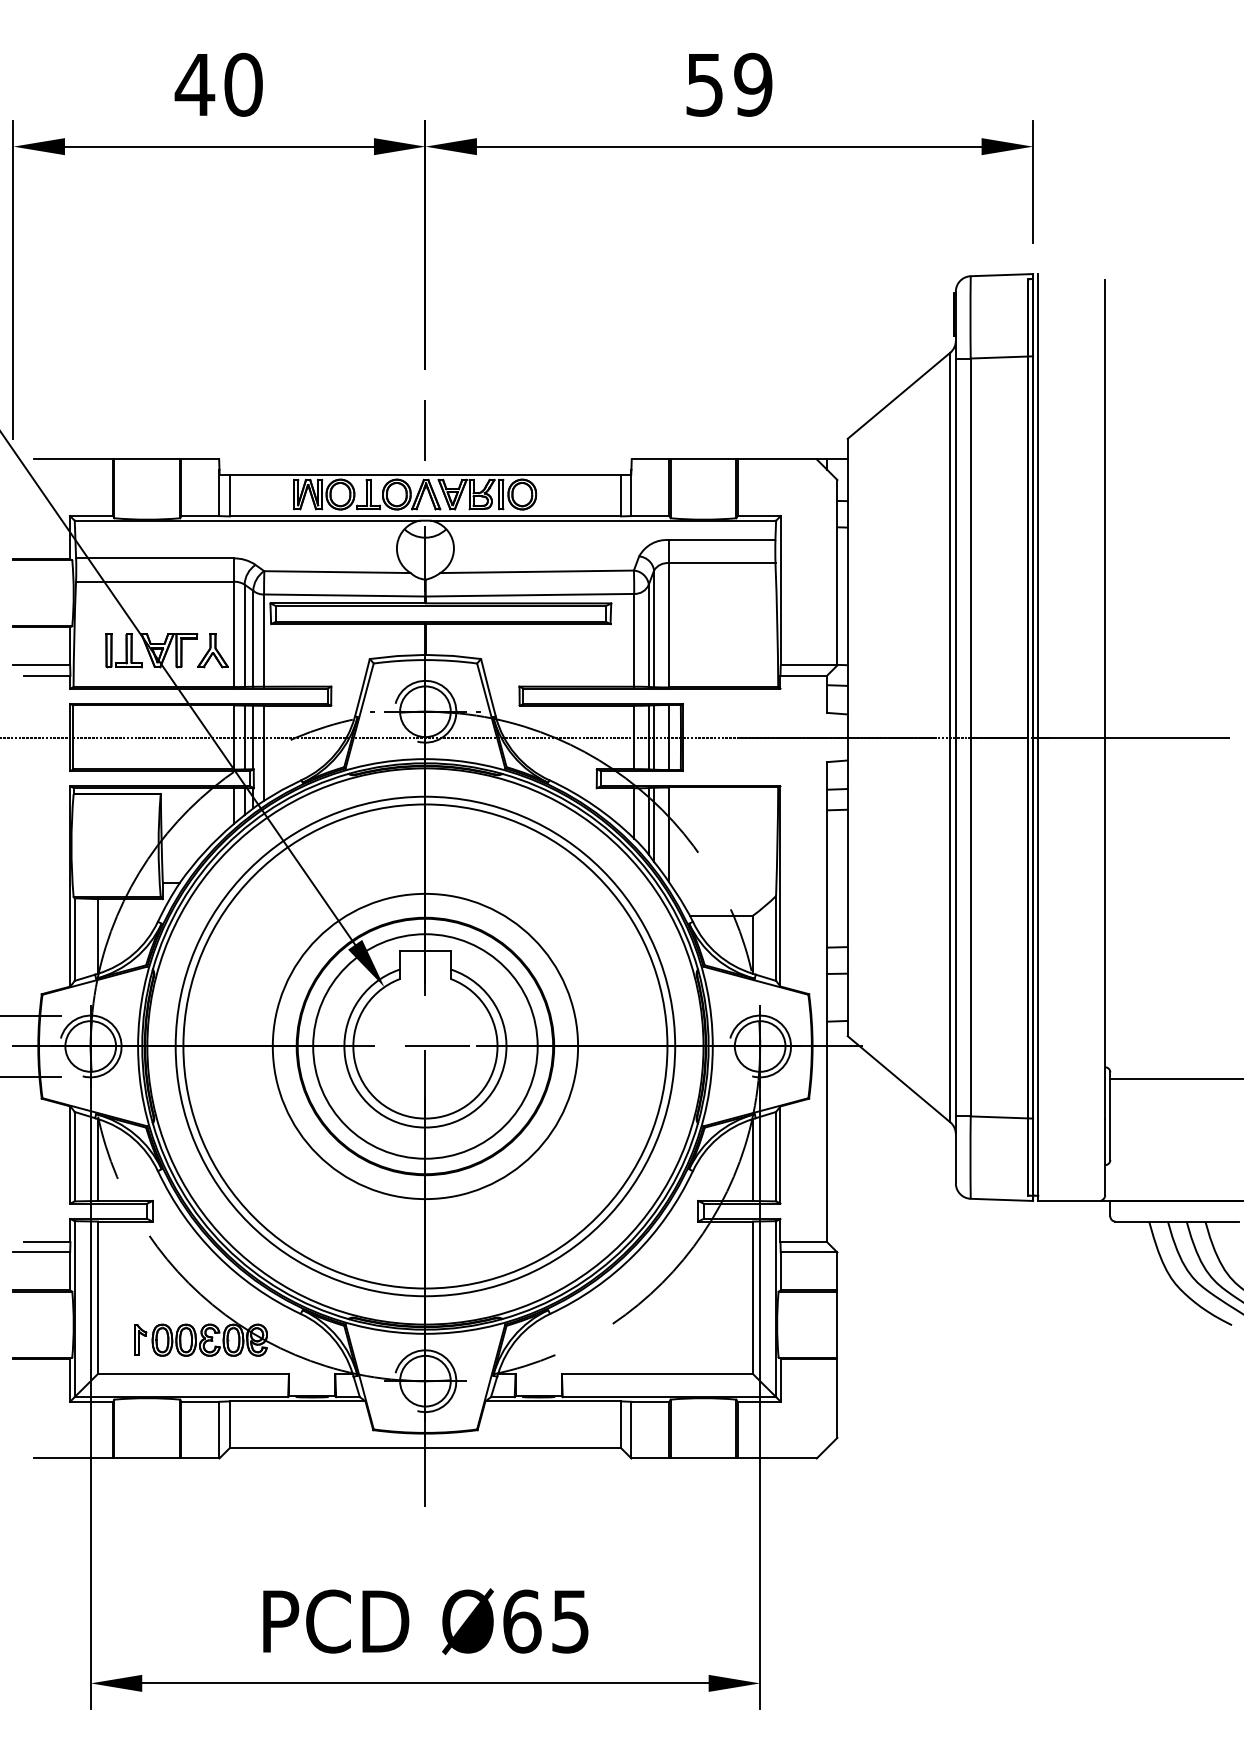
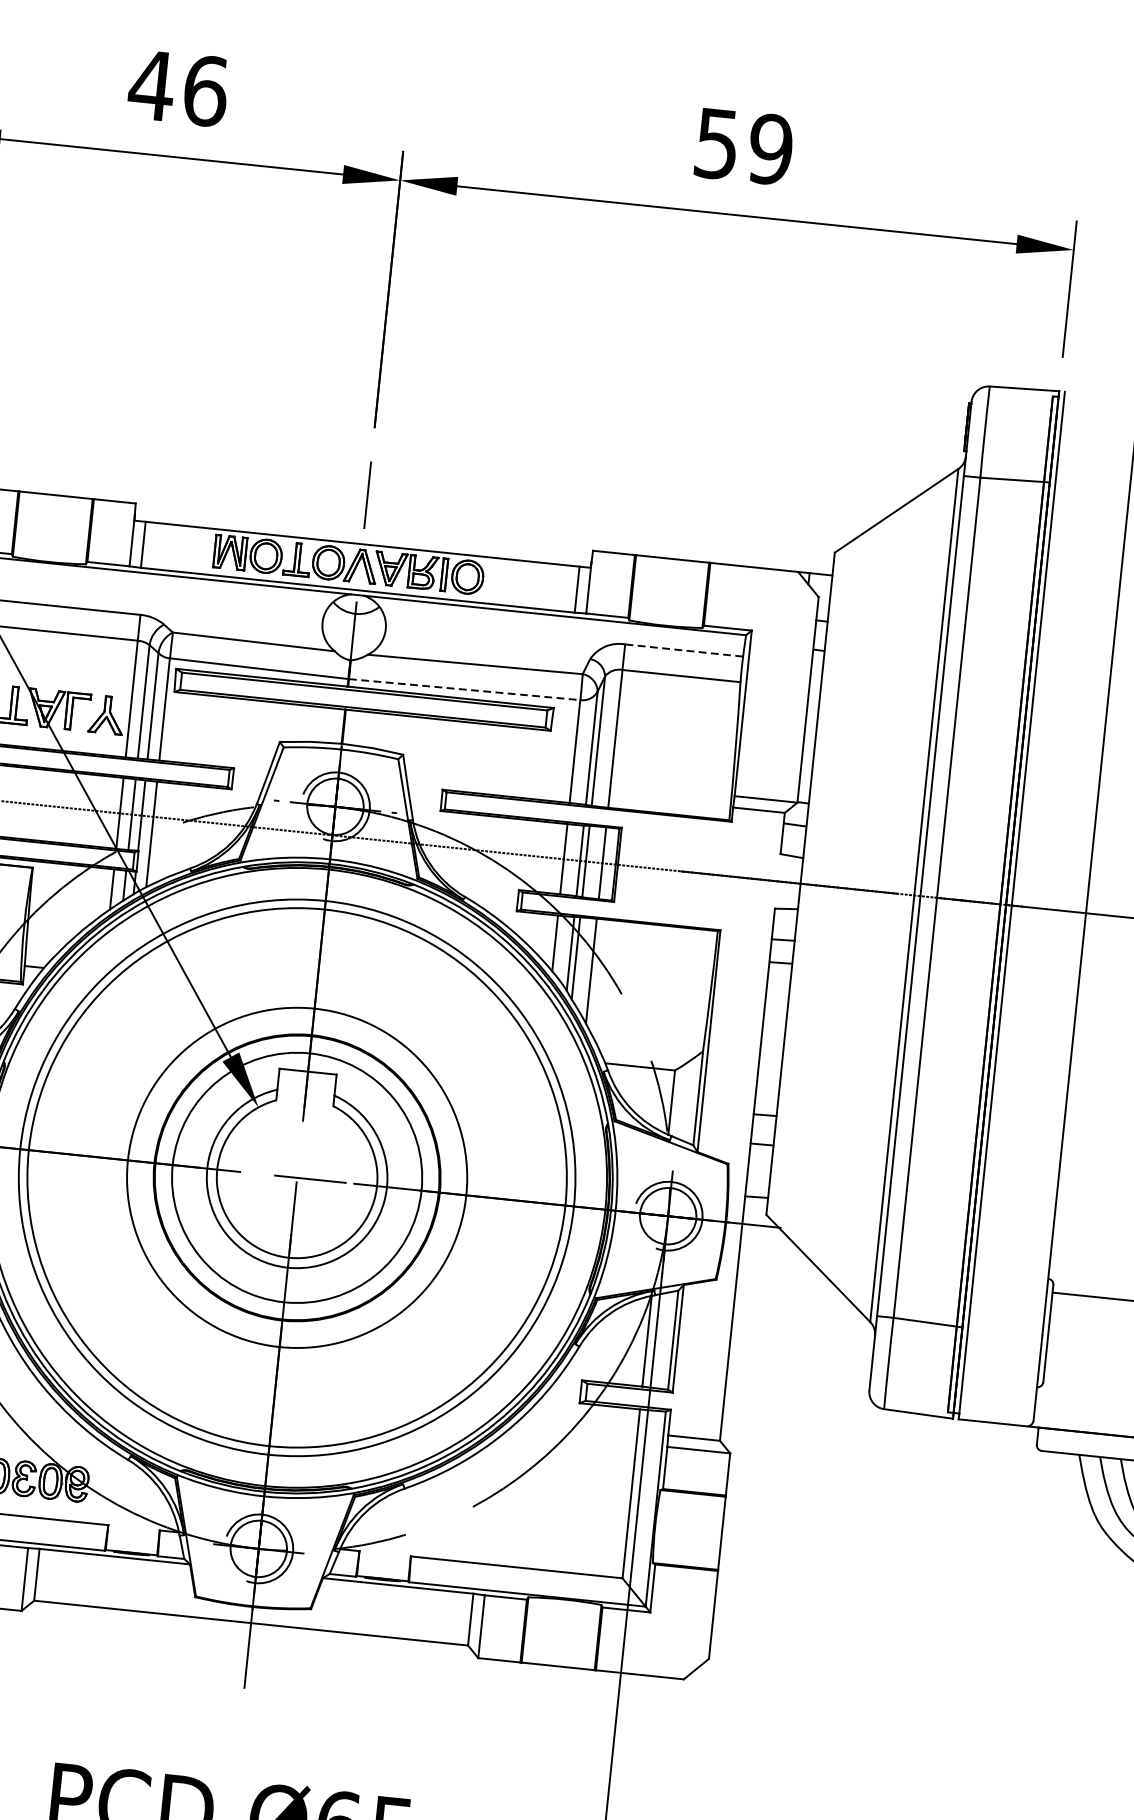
text: (243, 84) -> (205, 90), 40 -> 46
line: (721, 540) -> (683, 650), solid -> dashed
line: (530, 595) -> (465, 689), solid -> dashed

